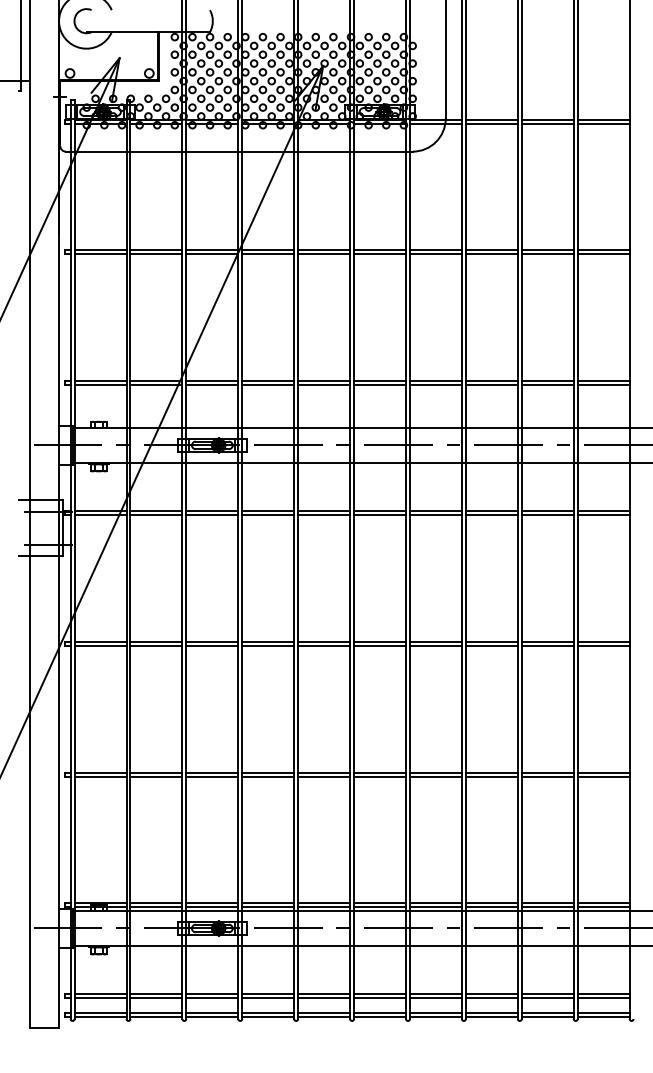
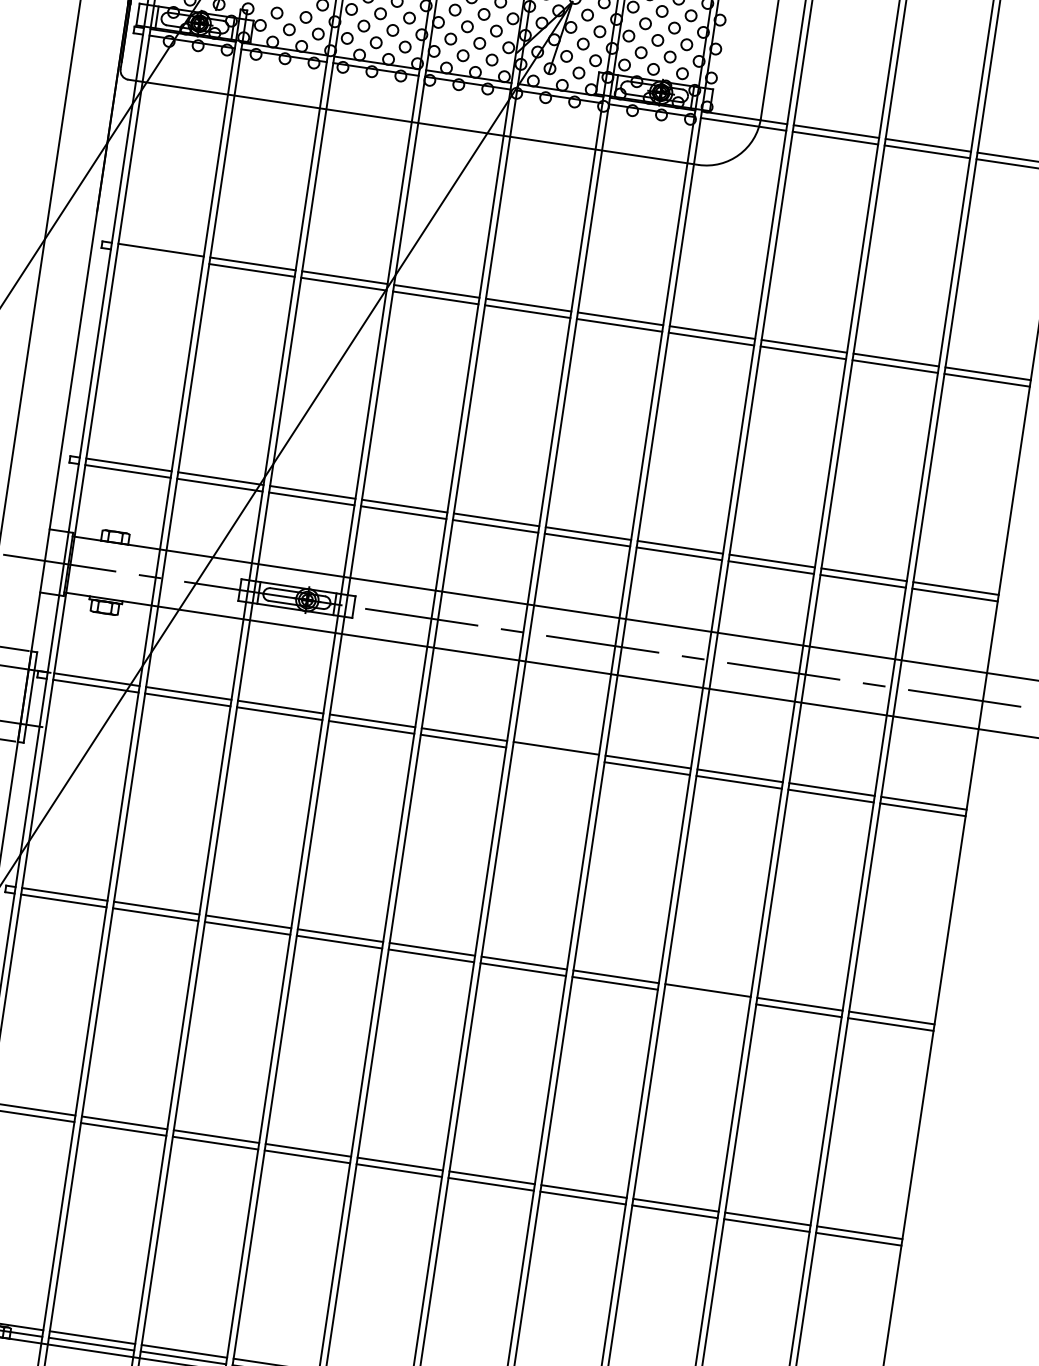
line: (100, 254) -> (160, 257), removed
line: (380, 515) -> (556, 755), removed
line: (491, 646) -> (706, 997), removed

